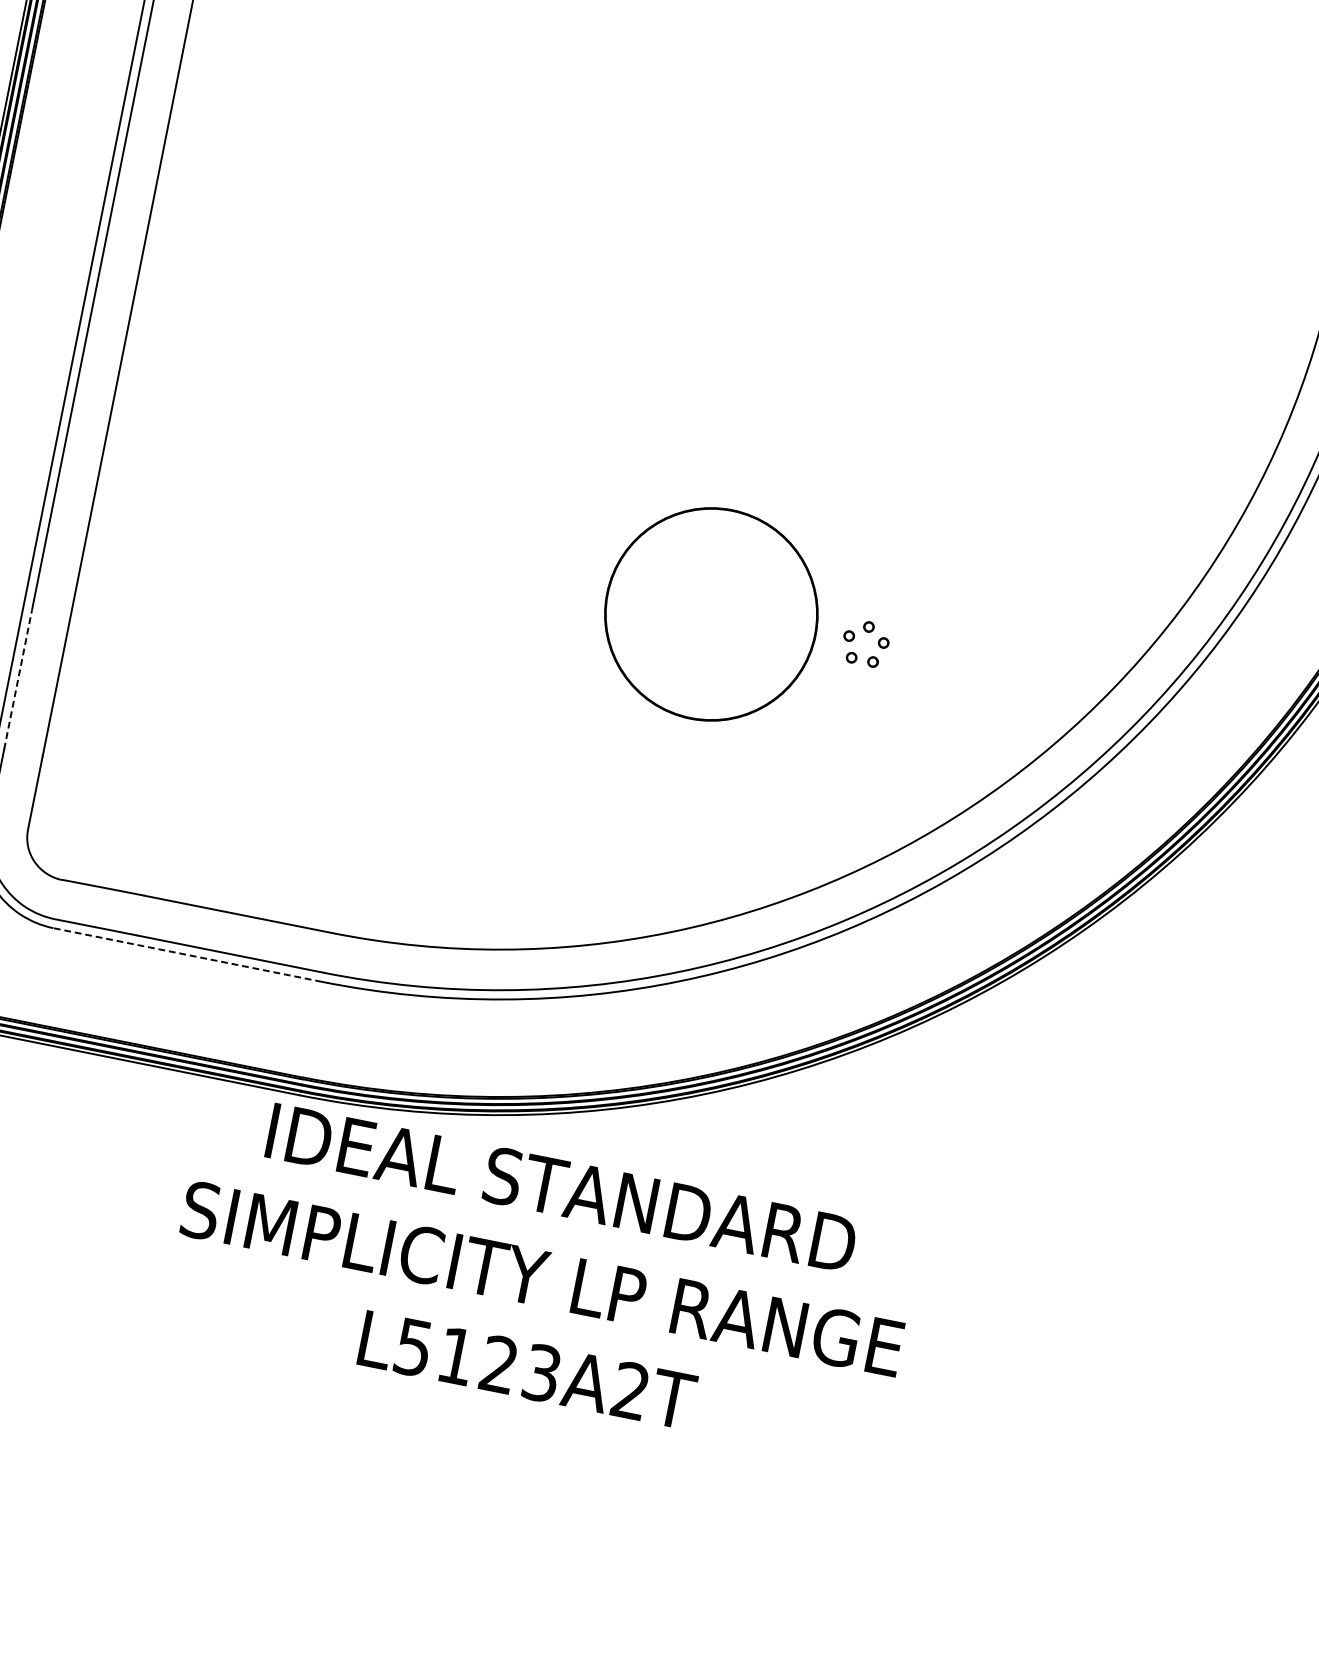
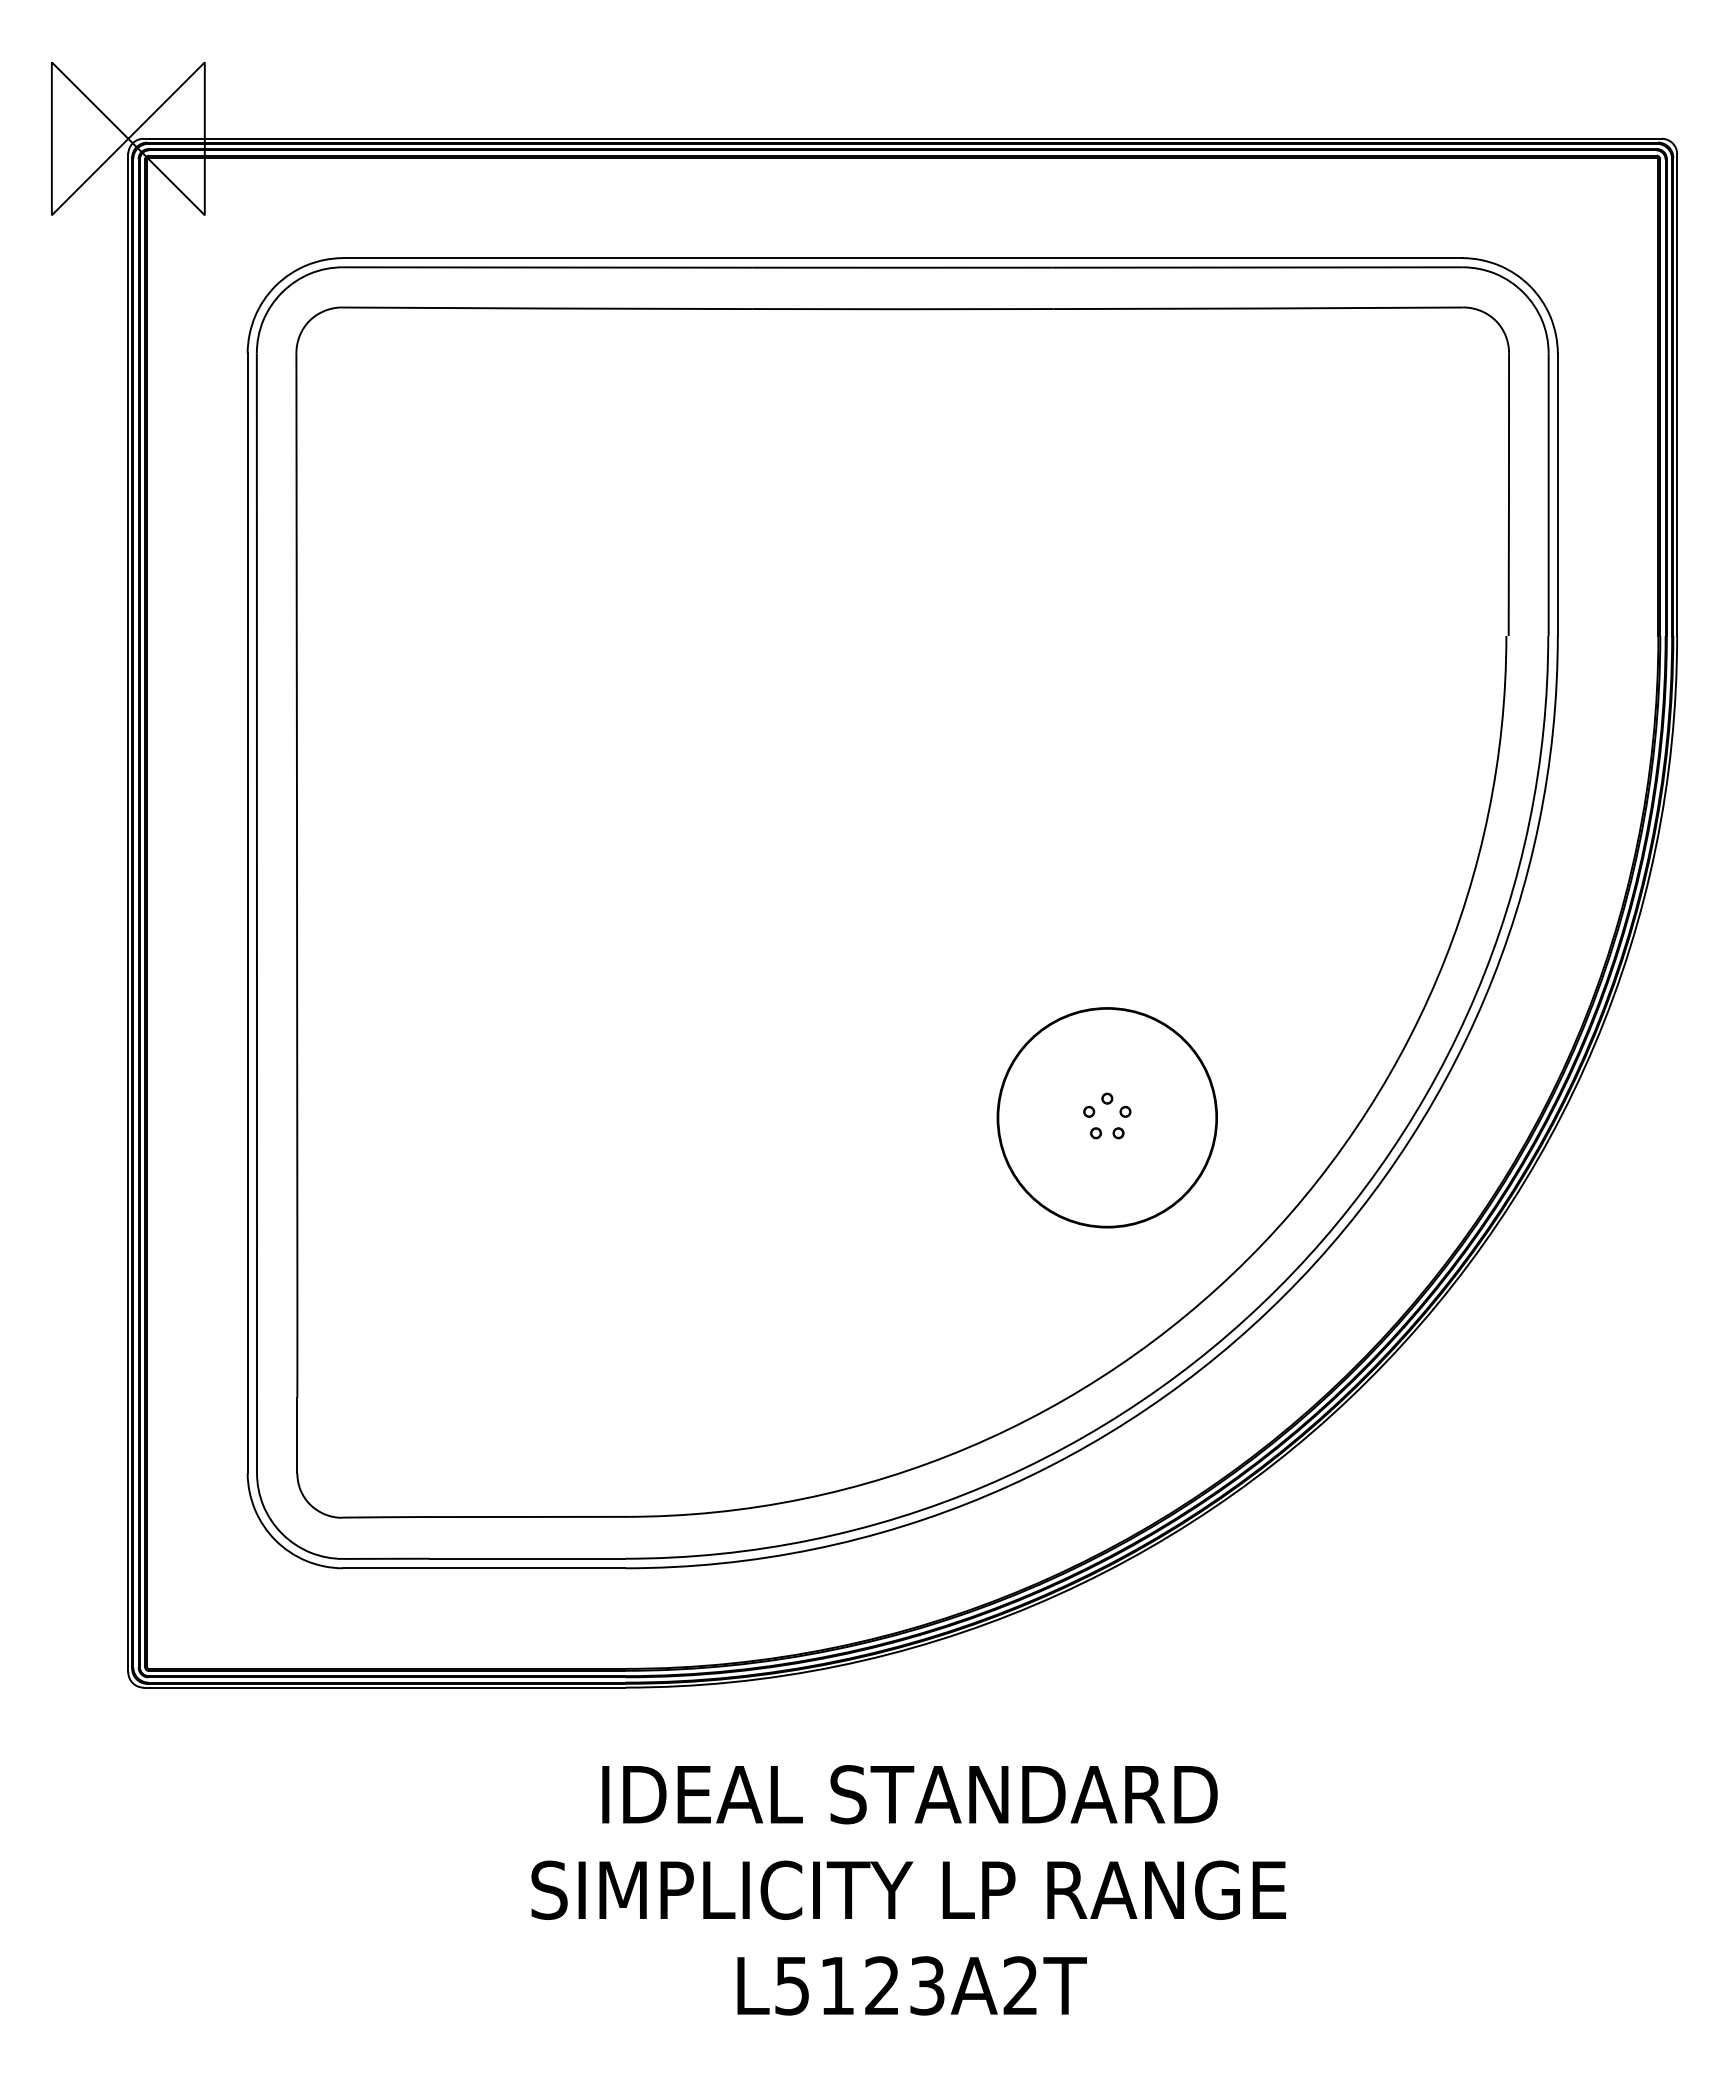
circle: (710, 614) -> (1106, 1117), moved
line: (18, 679) -> (257, 1323), dashed -> solid
line: (186, 955) -> (483, 1568), dashed -> solid
text: (542, 1279) -> (908, 1890), moved

